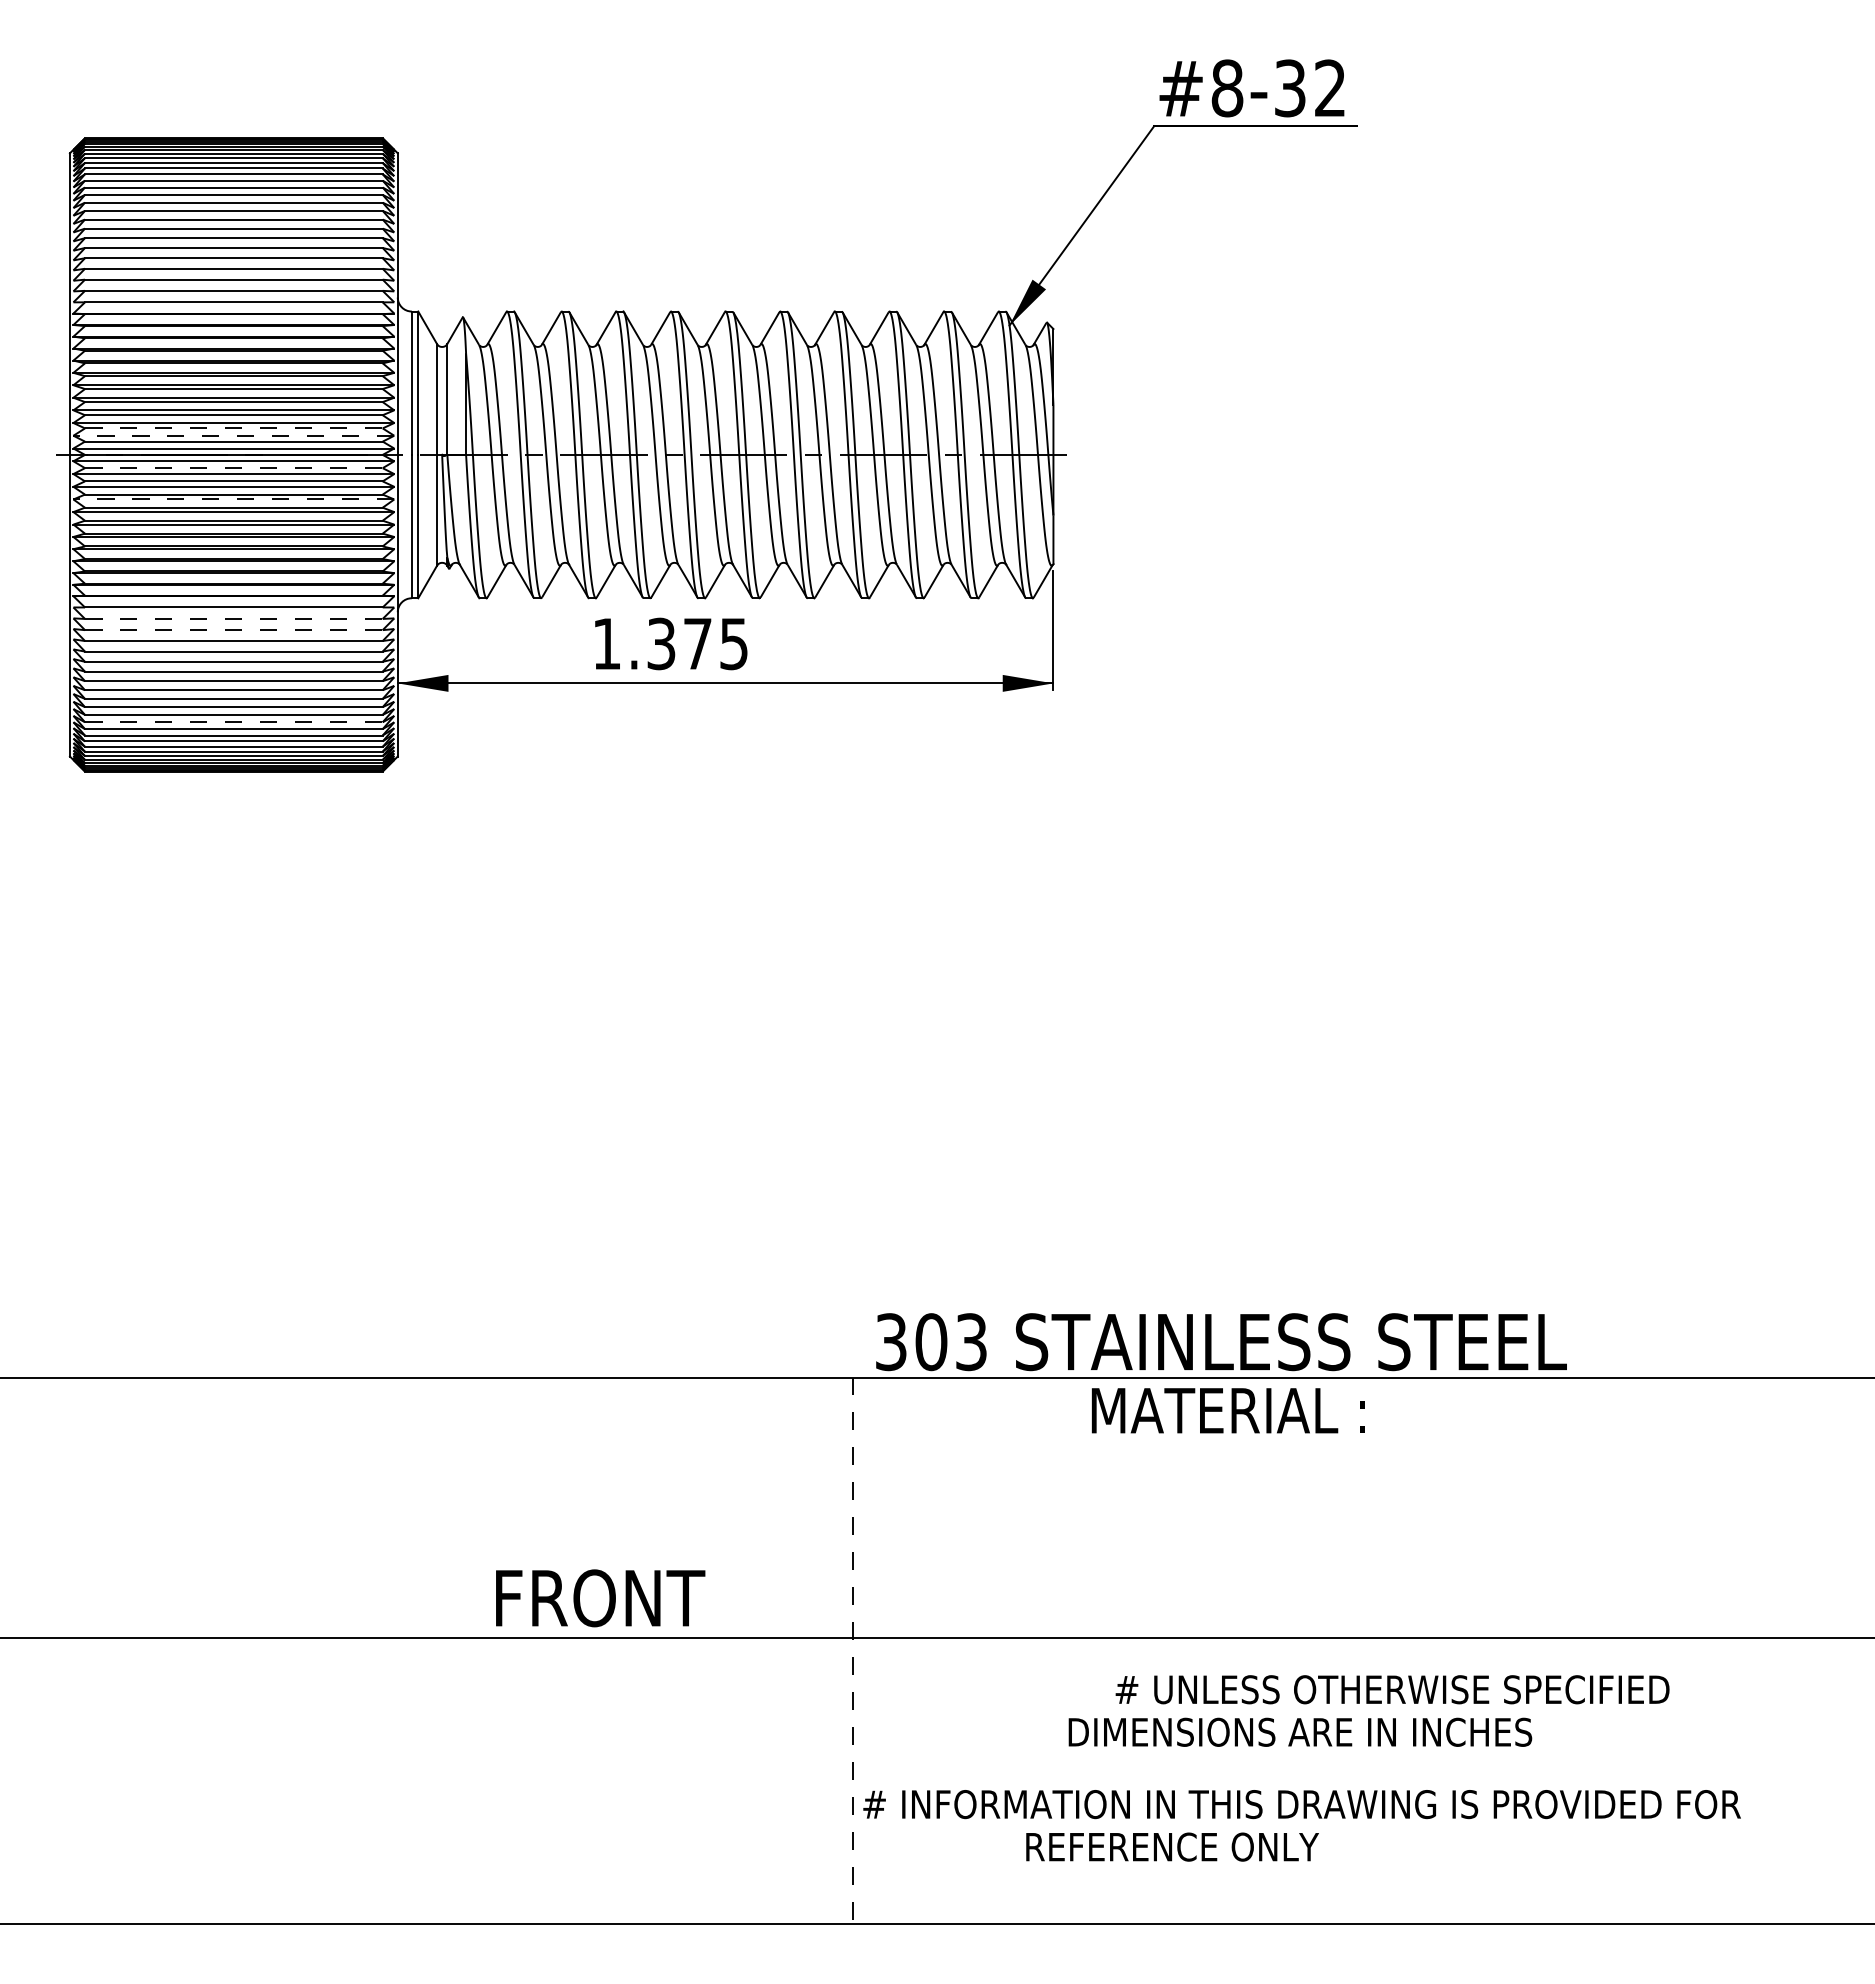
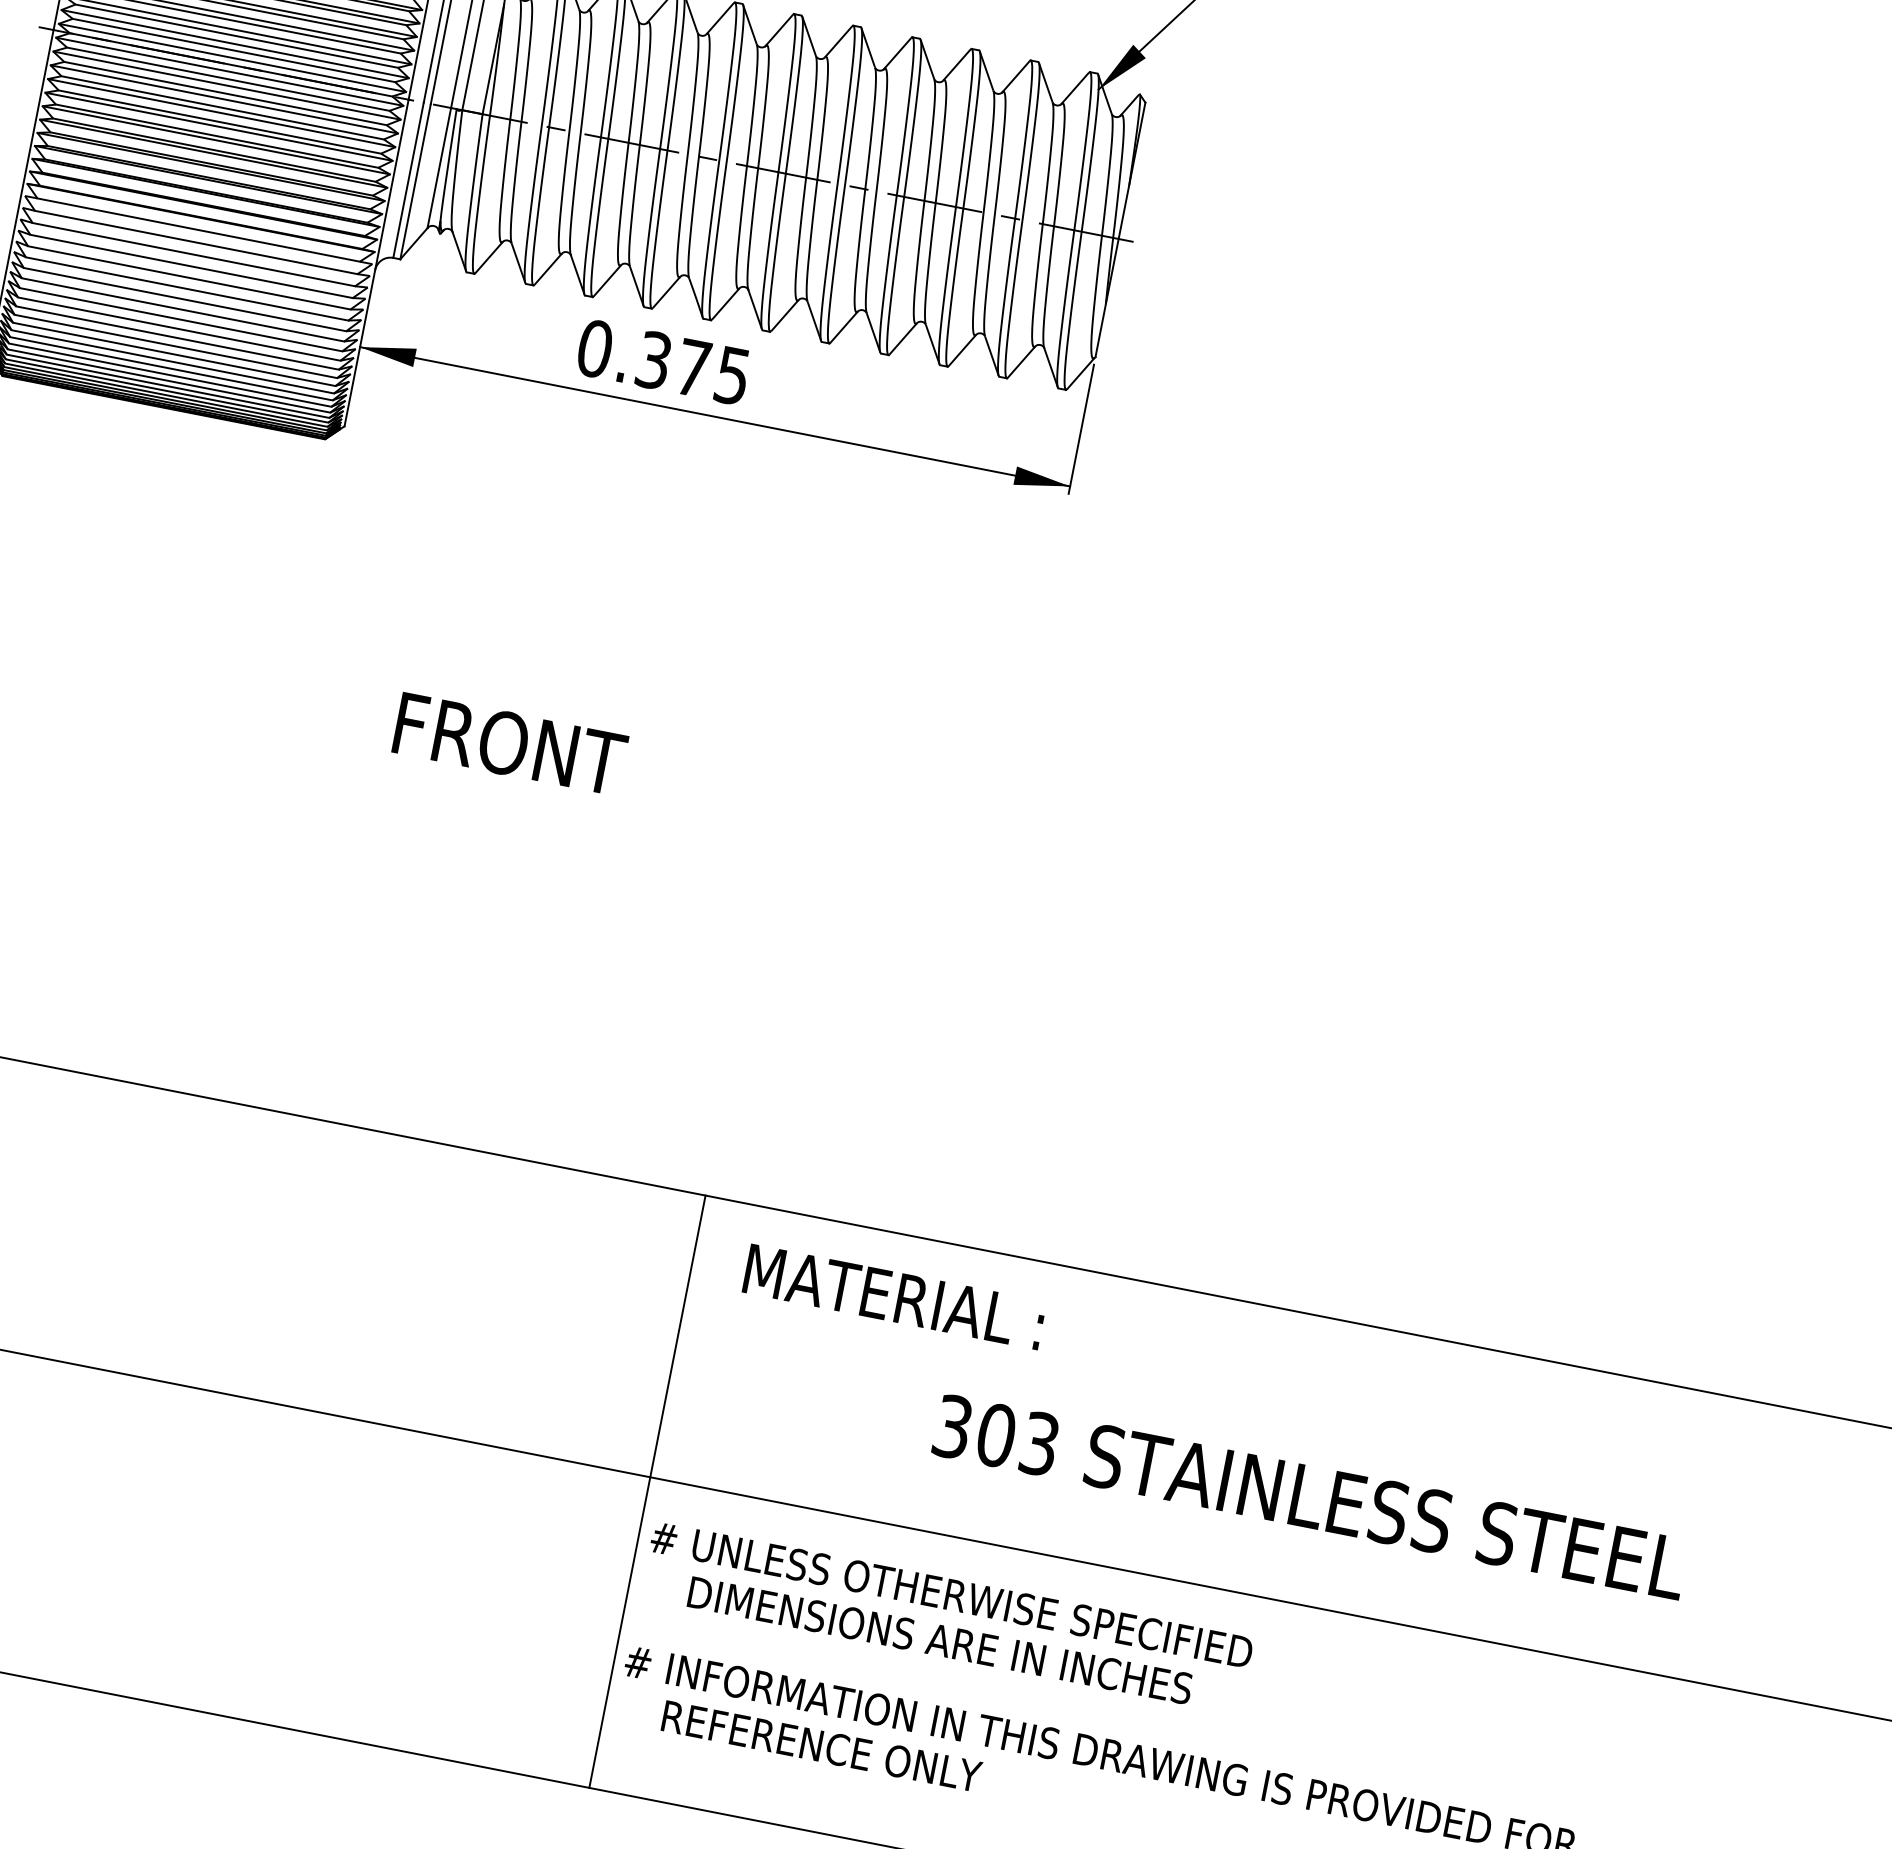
line: (233, 428) -> (236, 36), dashed -> solid
line: (233, 435) -> (234, 43), dashed -> solid
line: (233, 468) -> (227, 79), dashed -> solid
line: (233, 499) -> (221, 113), dashed -> solid
line: (233, 618) -> (195, 241), dashed -> solid
line: (233, 630) -> (193, 254), dashed -> solid
text: (606, 643) -> (594, 348), 1.375 -> 0.375
line: (233, 722) -> (173, 354), dashed -> solid
text: (1221, 1342) -> (1310, 1497), moved
text: (1227, 1410) -> (893, 1296), moved
text: (600, 1598) -> (510, 744), moved
line: (852, 1651) -> (646, 1492), dashed -> solid
text: (1392, 1689) -> (951, 1594), moved
text: (1300, 1731) -> (940, 1639), moved
text: (1172, 1846) -> (821, 1745), moved

